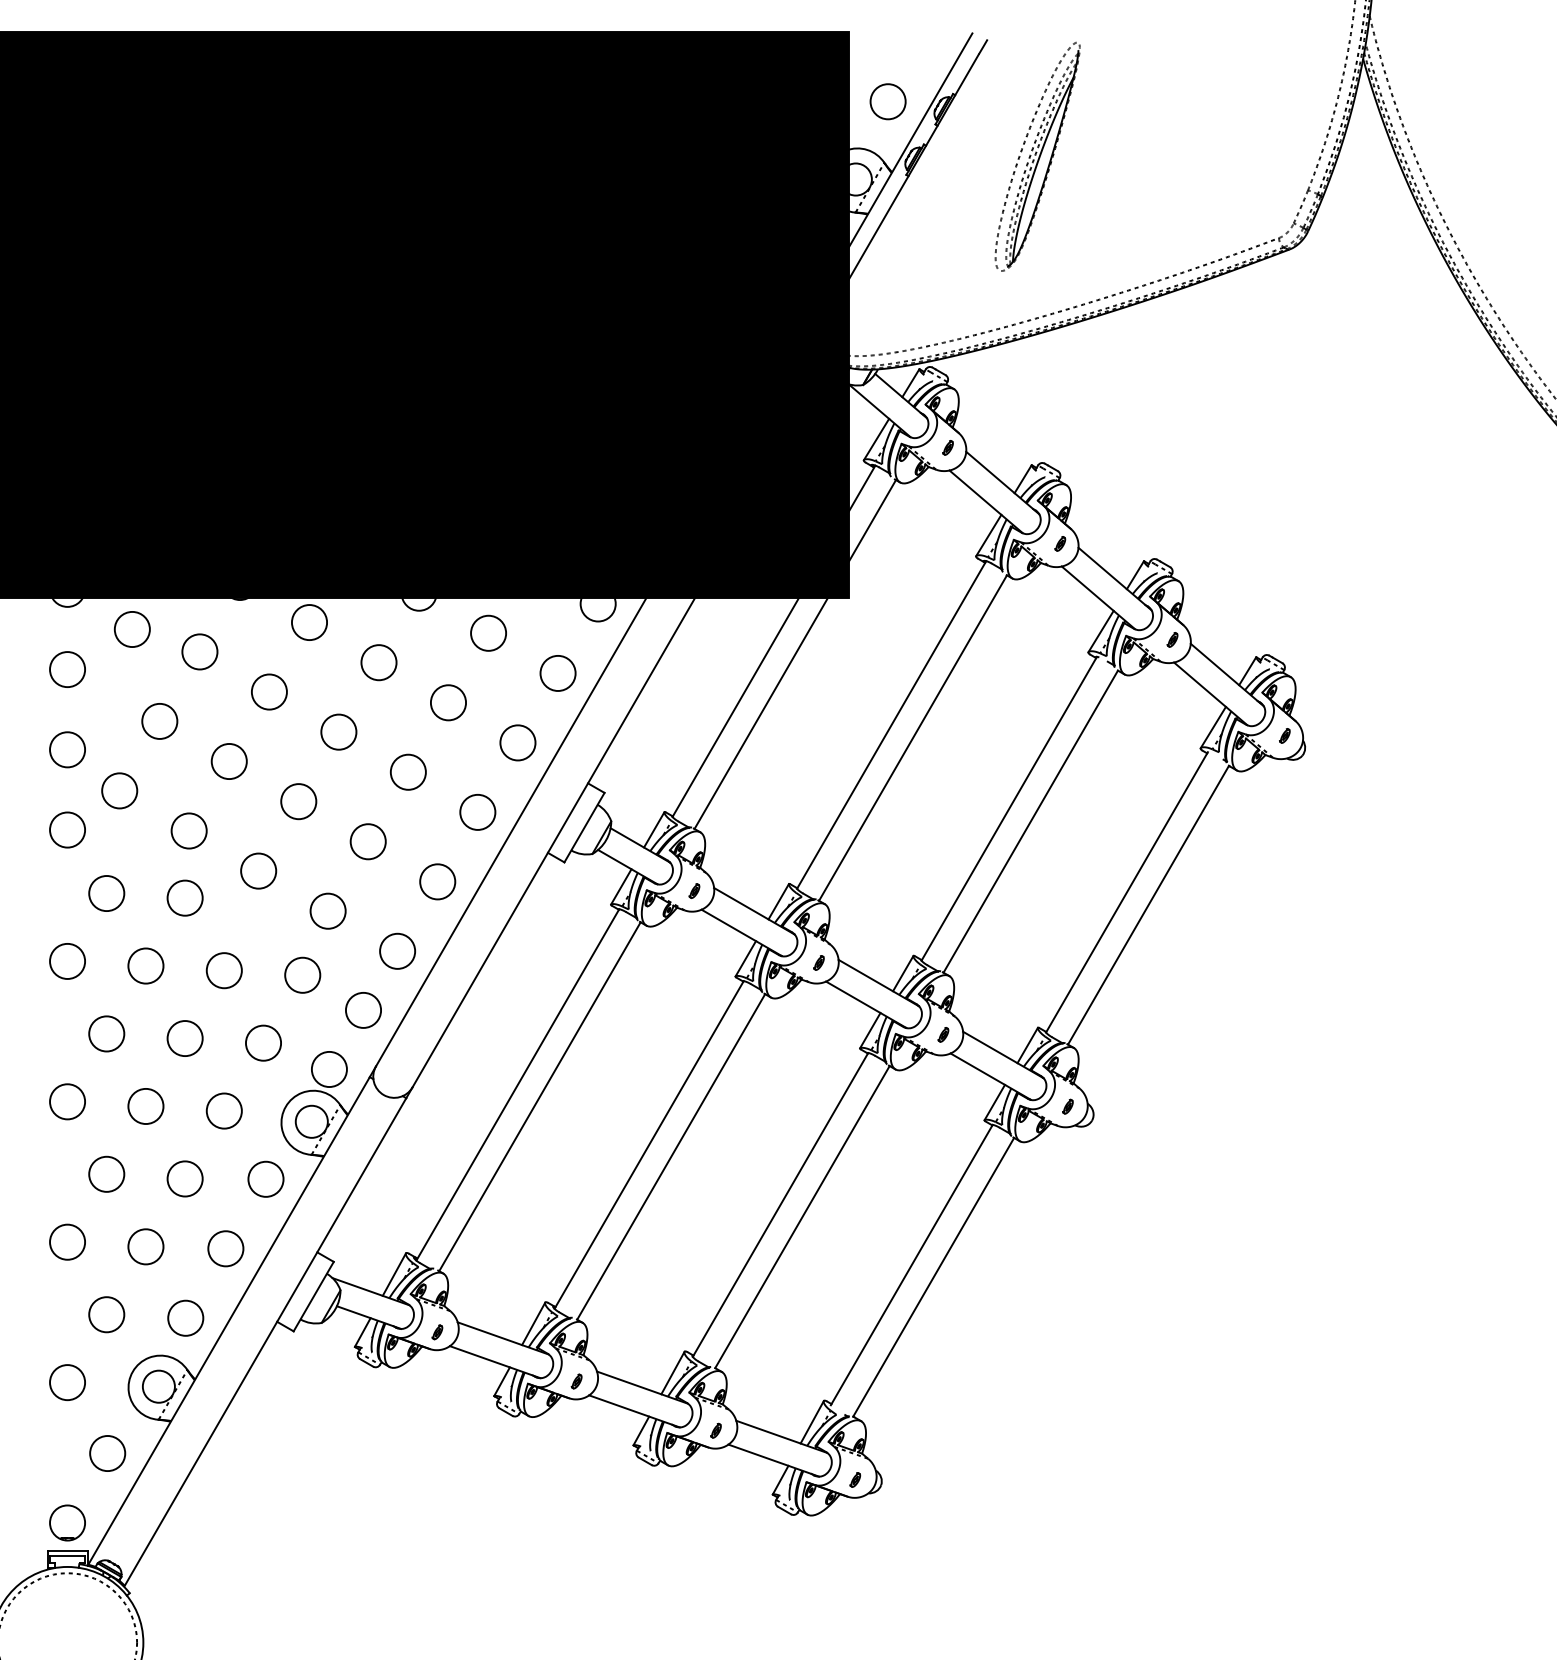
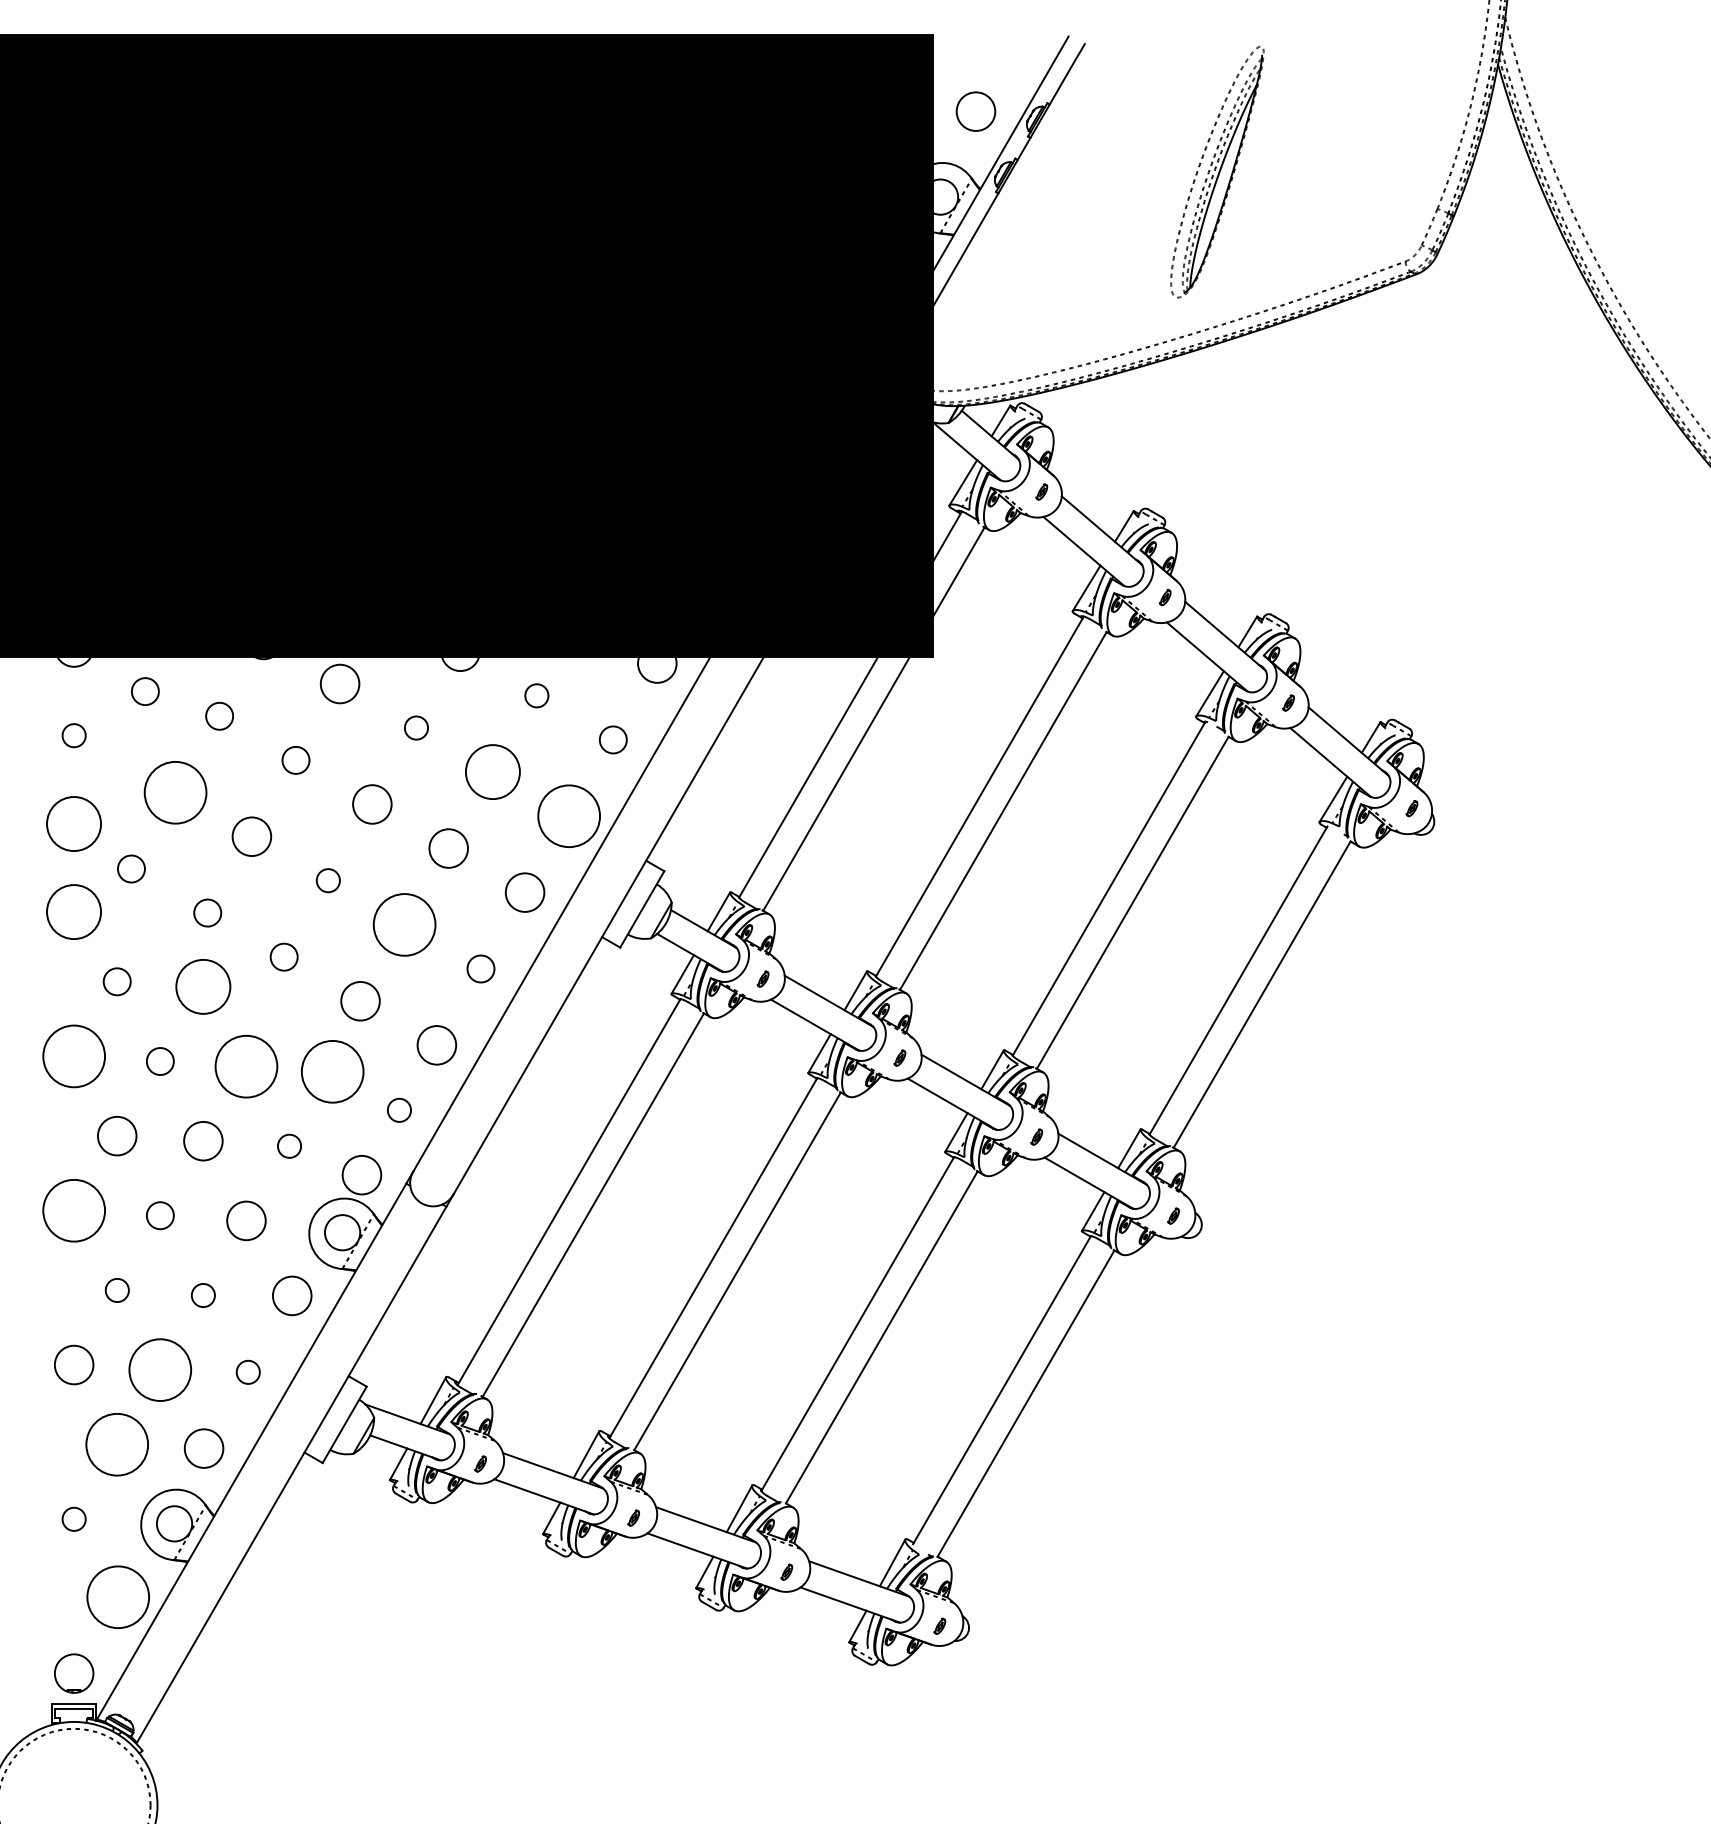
part: (1037, 156) -> (1217, 171), moved
circle: (132, 629) -> (145, 691), size x0.7
circle: (488, 633) -> (536, 695), size x0.6
circle: (199, 652) -> (219, 716), size x0.7
circle: (379, 662) -> (416, 727), size x0.6
circle: (66, 669) -> (73, 735), size x0.6
circle: (558, 673) -> (613, 739), size x0.7
circle: (268, 692) -> (295, 760), size x0.7
circle: (448, 703) -> (492, 772), size x1.4
circle: (159, 721) -> (175, 792), size x1.6
circle: (517, 743) -> (568, 816), size x1.6
circle: (67, 749) -> (74, 823), size x1.4
circle: (119, 790) -> (131, 868), size x0.7
circle: (298, 801) -> (328, 880), size x0.6
circle: (67, 829) -> (74, 911), size x1.4
circle: (188, 830) -> (207, 912), size x0.7
circle: (368, 841) -> (404, 924), size x1.6
circle: (258, 870) -> (283, 956), size x0.7
circle: (437, 881) -> (480, 968), size x0.7
circle: (106, 893) -> (116, 981), size x0.7
circle: (185, 897) -> (203, 986), size x1.4
circle: (66, 961) -> (73, 1056), size x1.6
circle: (146, 966) -> (160, 1061), size x0.7
circle: (224, 970) -> (246, 1066), size x1.6
circle: (302, 975) -> (332, 1071), size x1.6
circle: (363, 1010) -> (399, 1110), size x0.6
circle: (263, 1043) -> (289, 1146), size x0.6
circle: (66, 1101) -> (73, 1210), size x1.6
circle: (146, 1106) -> (160, 1215), size x0.7
circle: (106, 1174) -> (117, 1290), size x0.6
circle: (185, 1178) -> (203, 1295), size x0.6
circle: (146, 1246) -> (160, 1369), size x1.6
circle: (226, 1249) -> (248, 1372), size x0.6
circle: (106, 1314) -> (116, 1444), size x1.6
circle: (66, 1382) -> (73, 1519), size x0.6
circle: (106, 1453) -> (117, 1597), size x1.6

